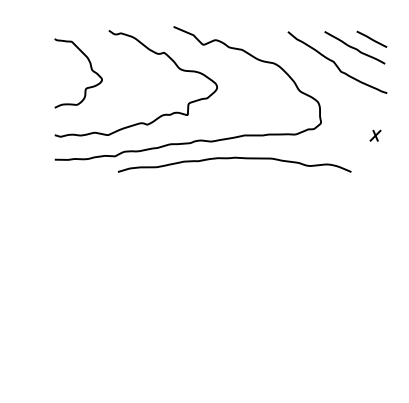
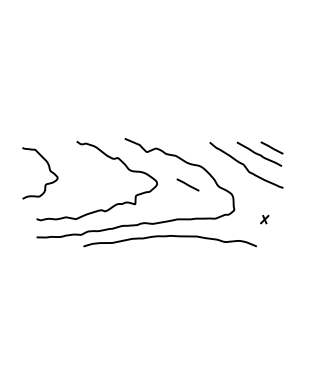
curve: (91, 70) -> (49, 171), moved
line: (258, 88) -> (187, 184), added
part: (375, 135) -> (264, 219), moved

